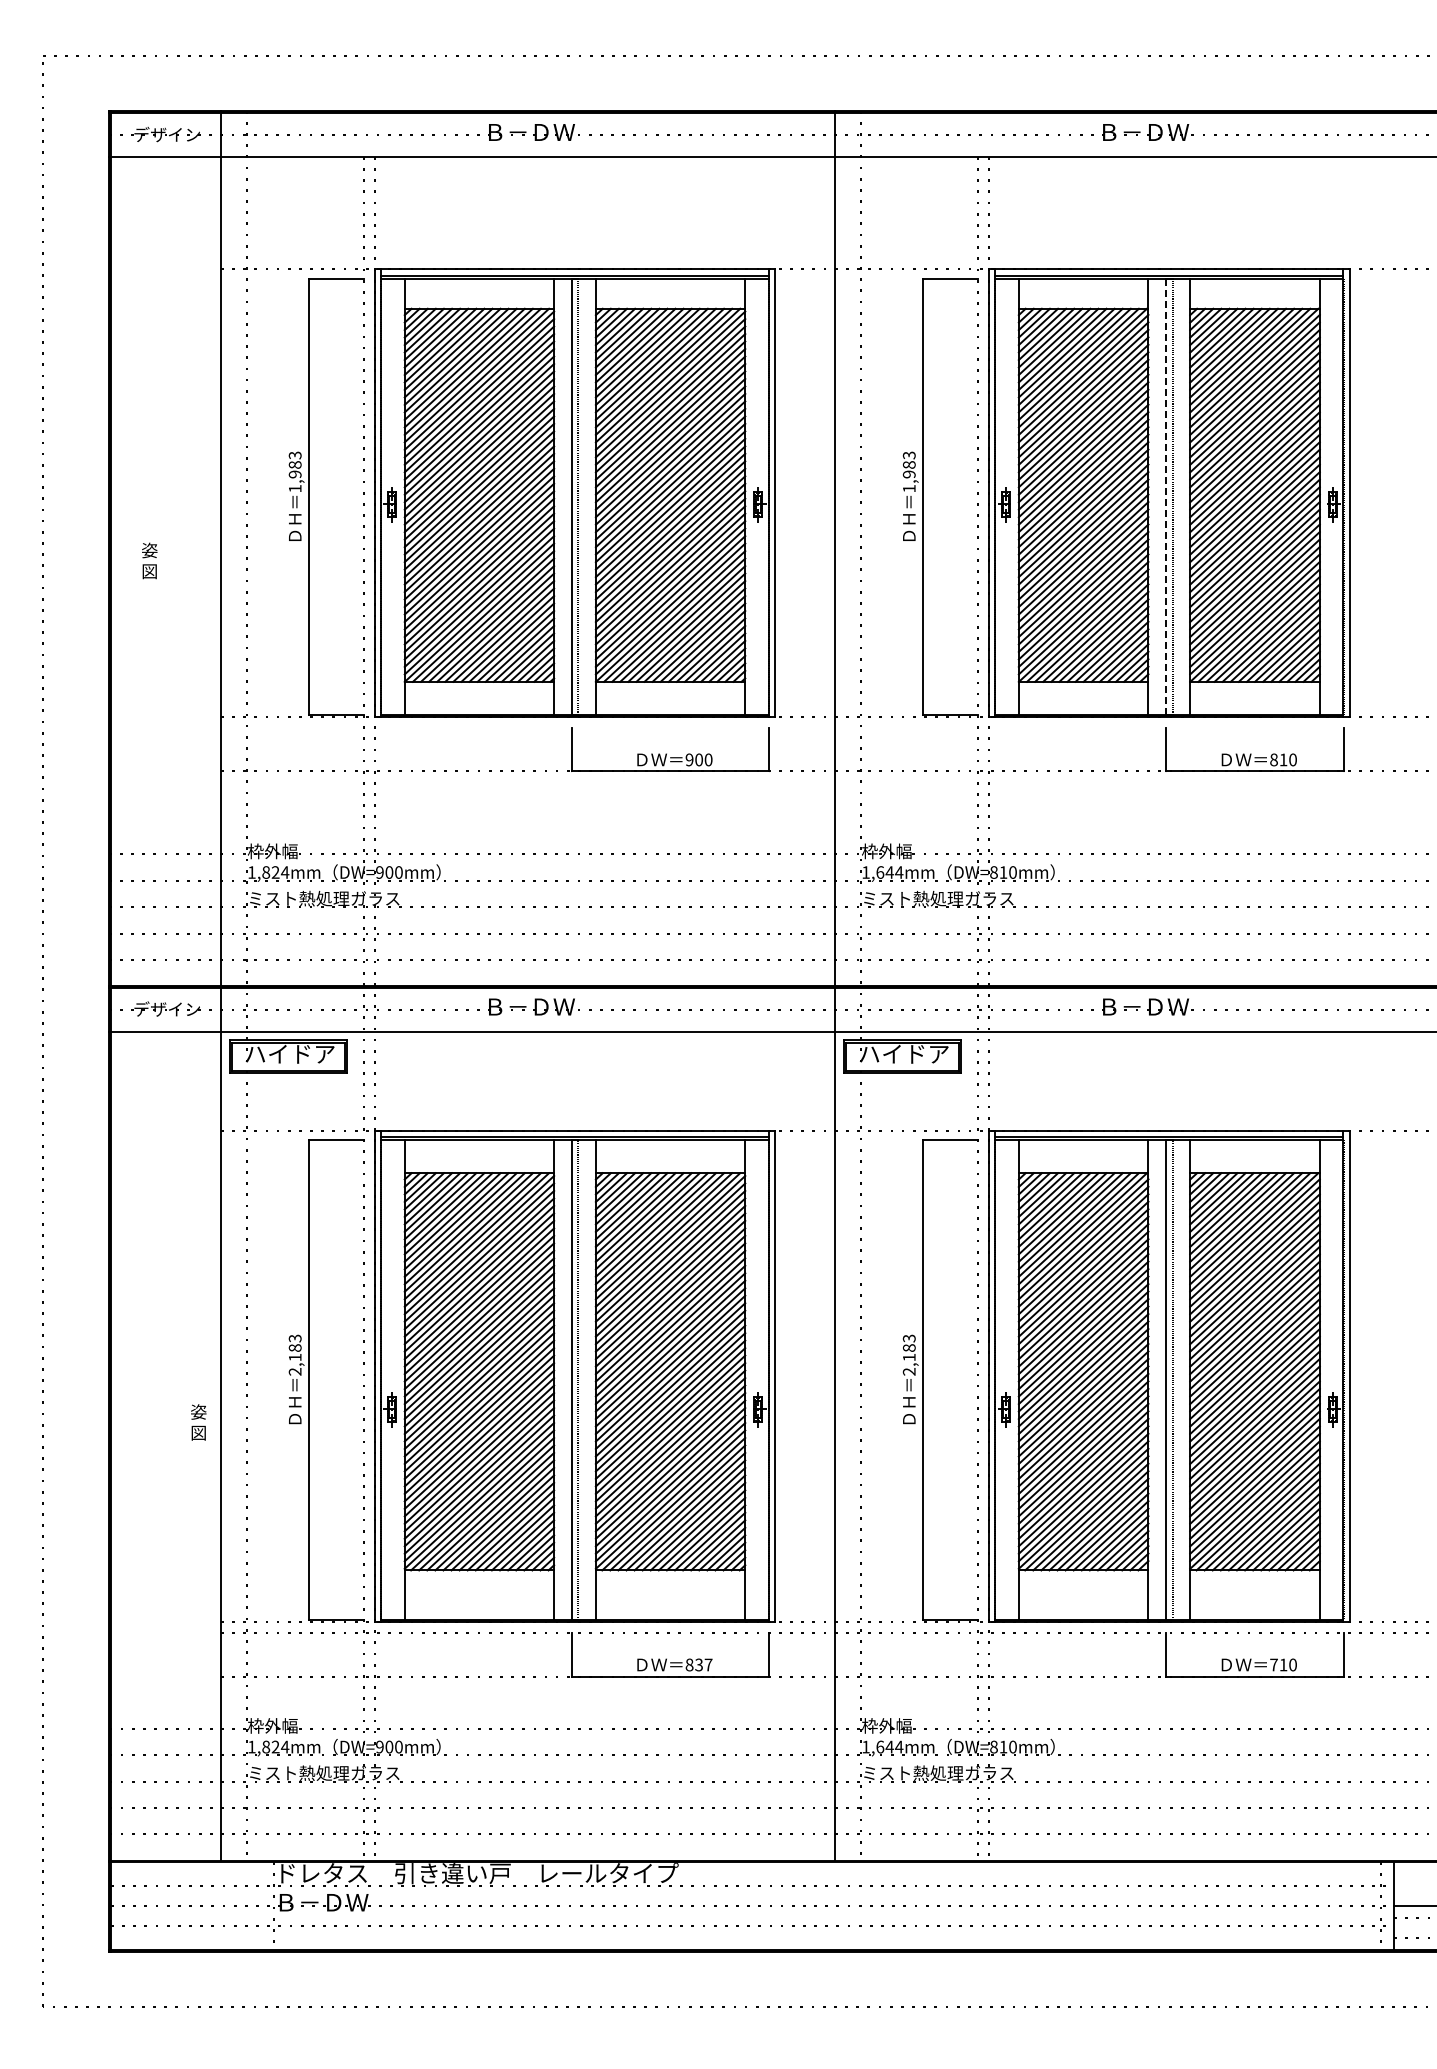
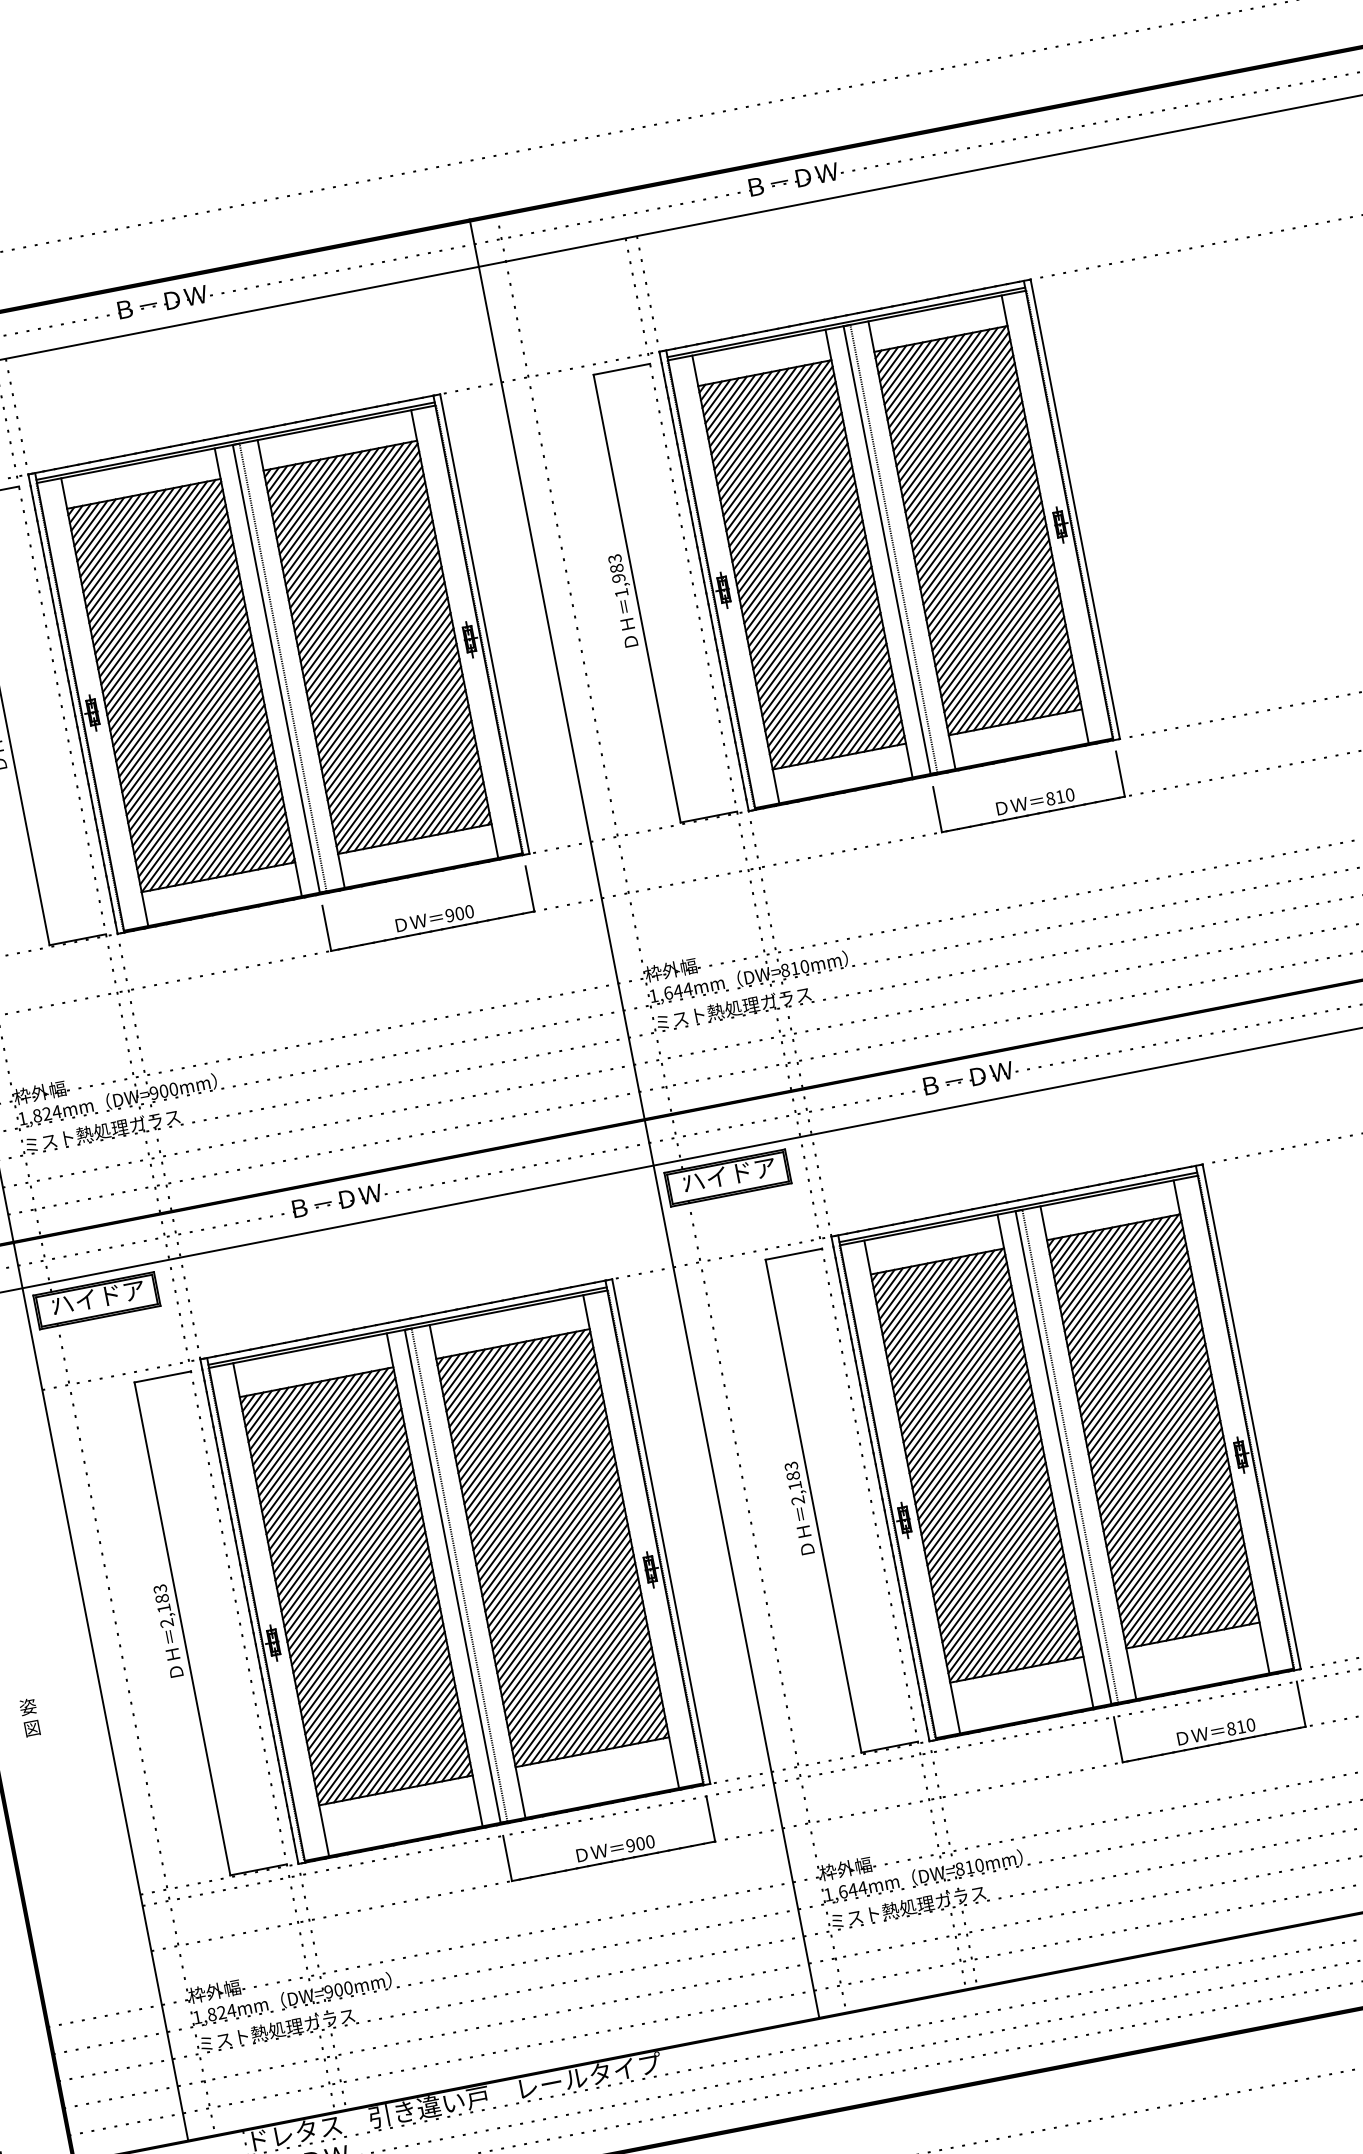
line: (1166, 496) -> (887, 549), dashed -> solid
text: (198, 1422) -> (29, 1717), moved
text: (698, 1664) -> (639, 1843), 837 -> 900
text: (1273, 1664) -> (1230, 1728), 710 -> 810

